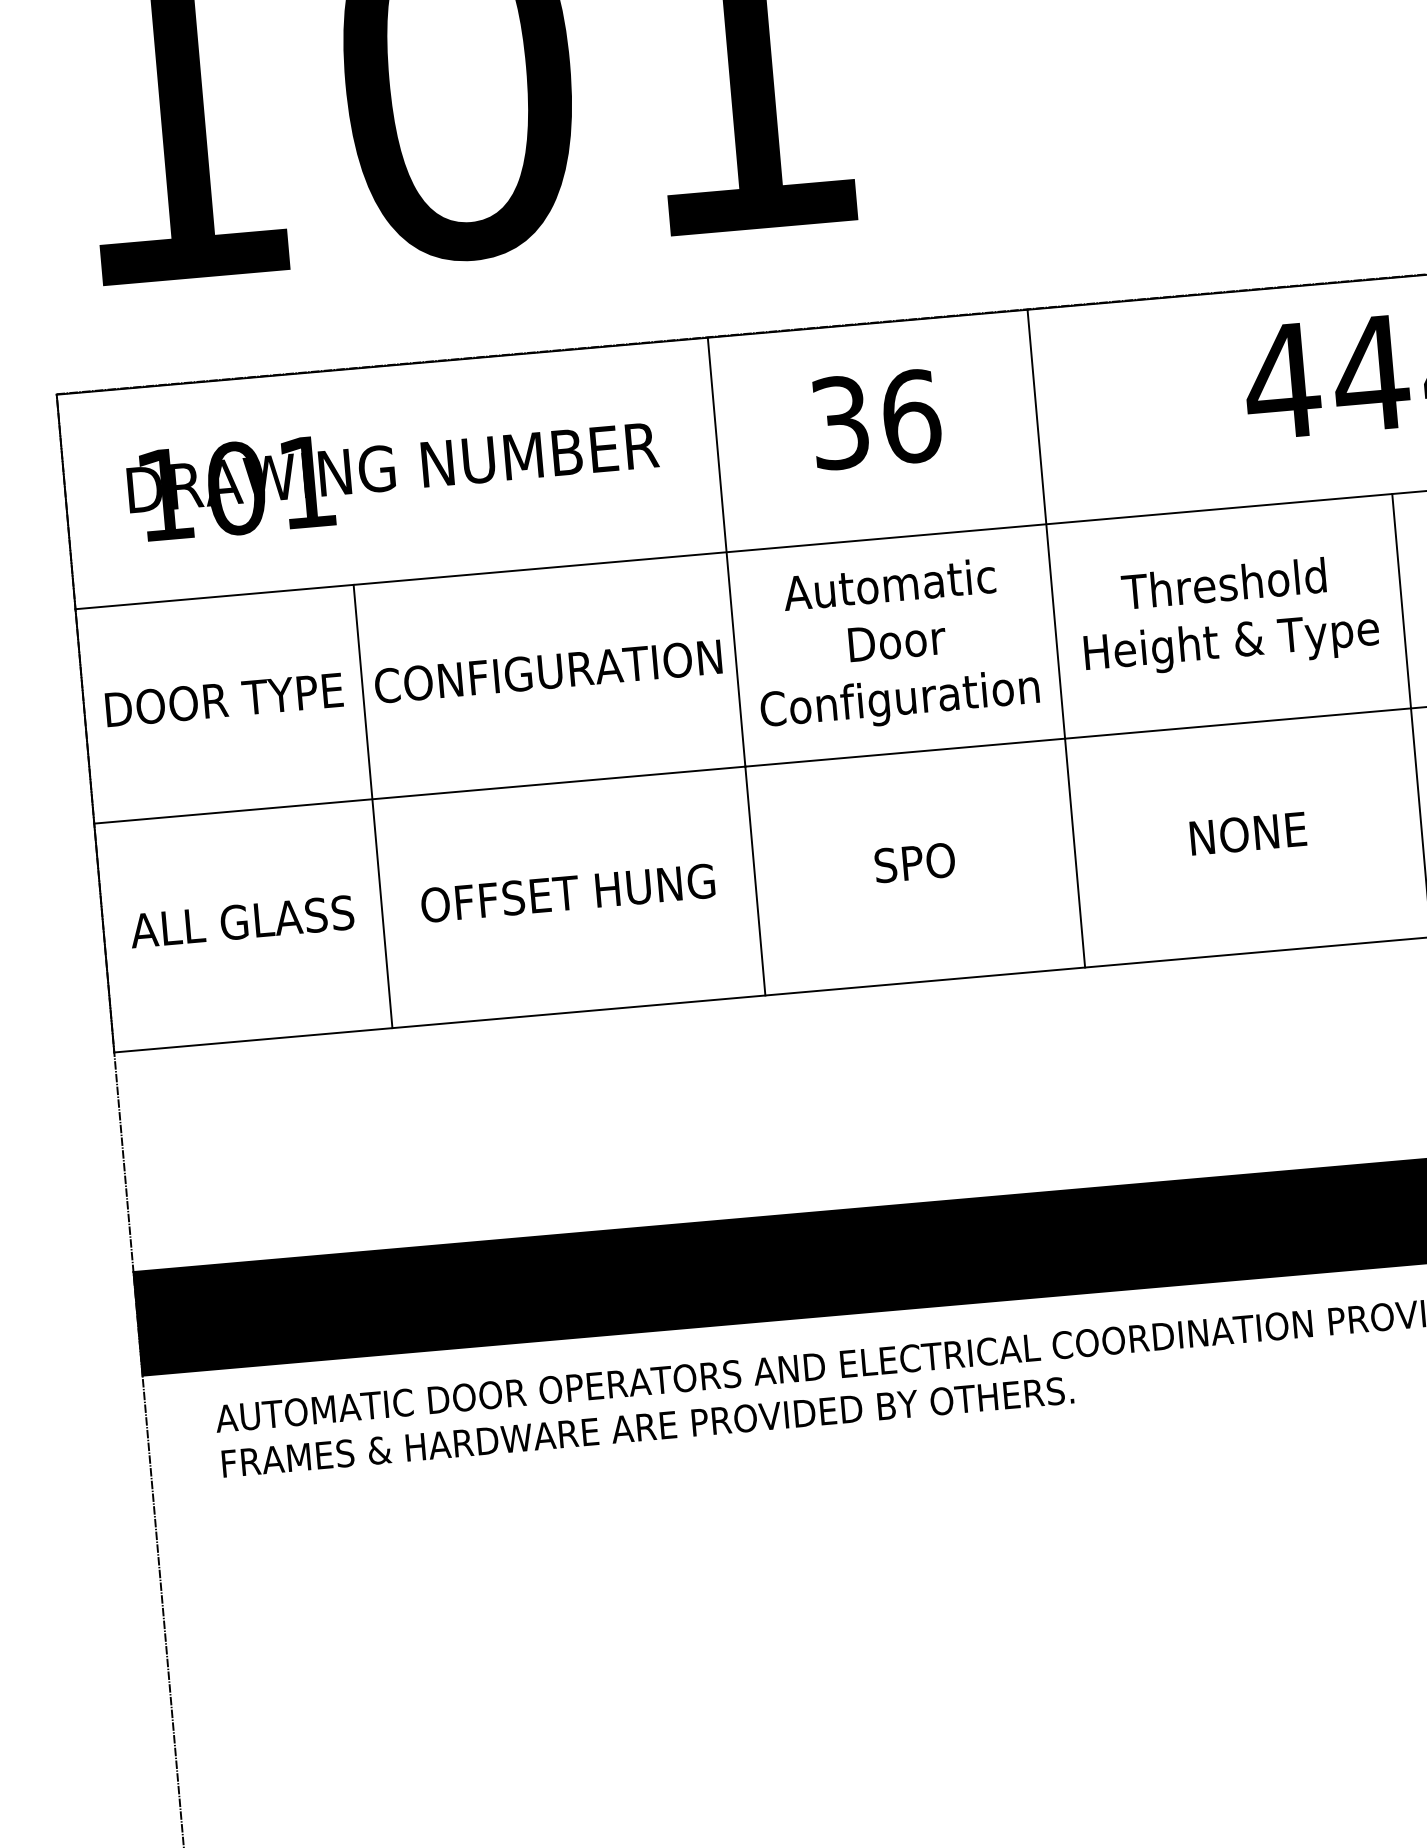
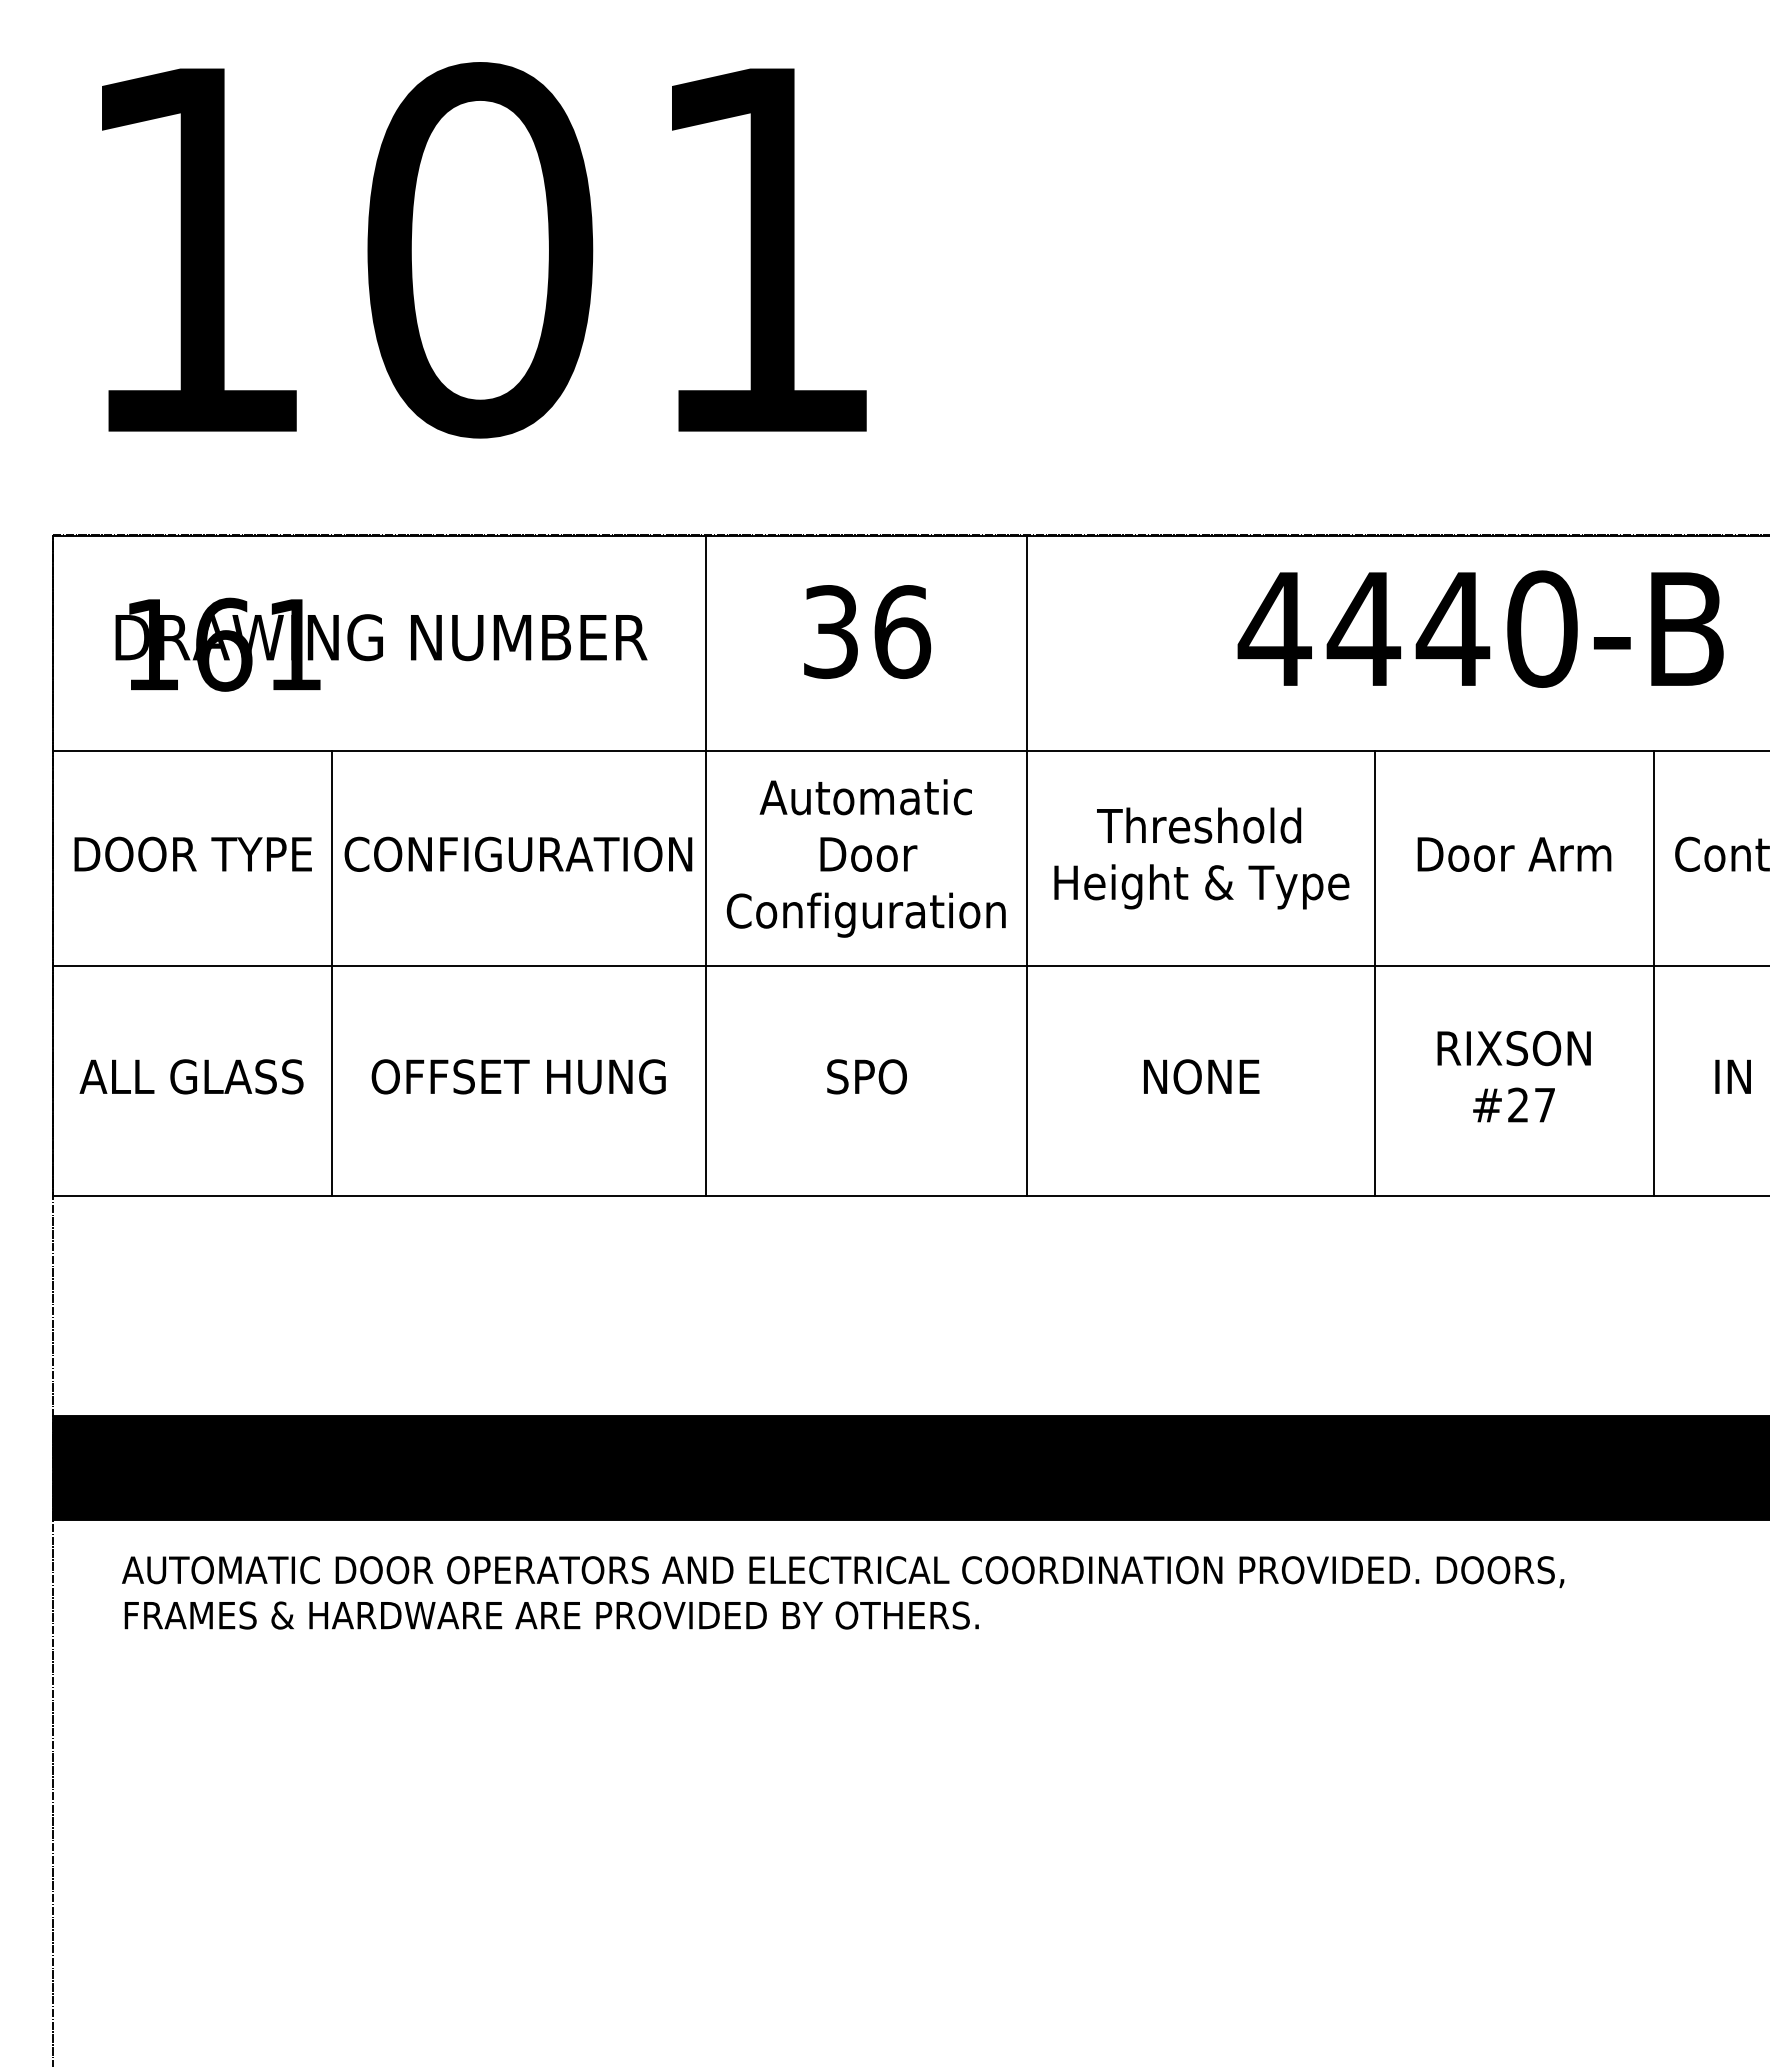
text: (236, 488) -> (223, 644), 101 -> 161

